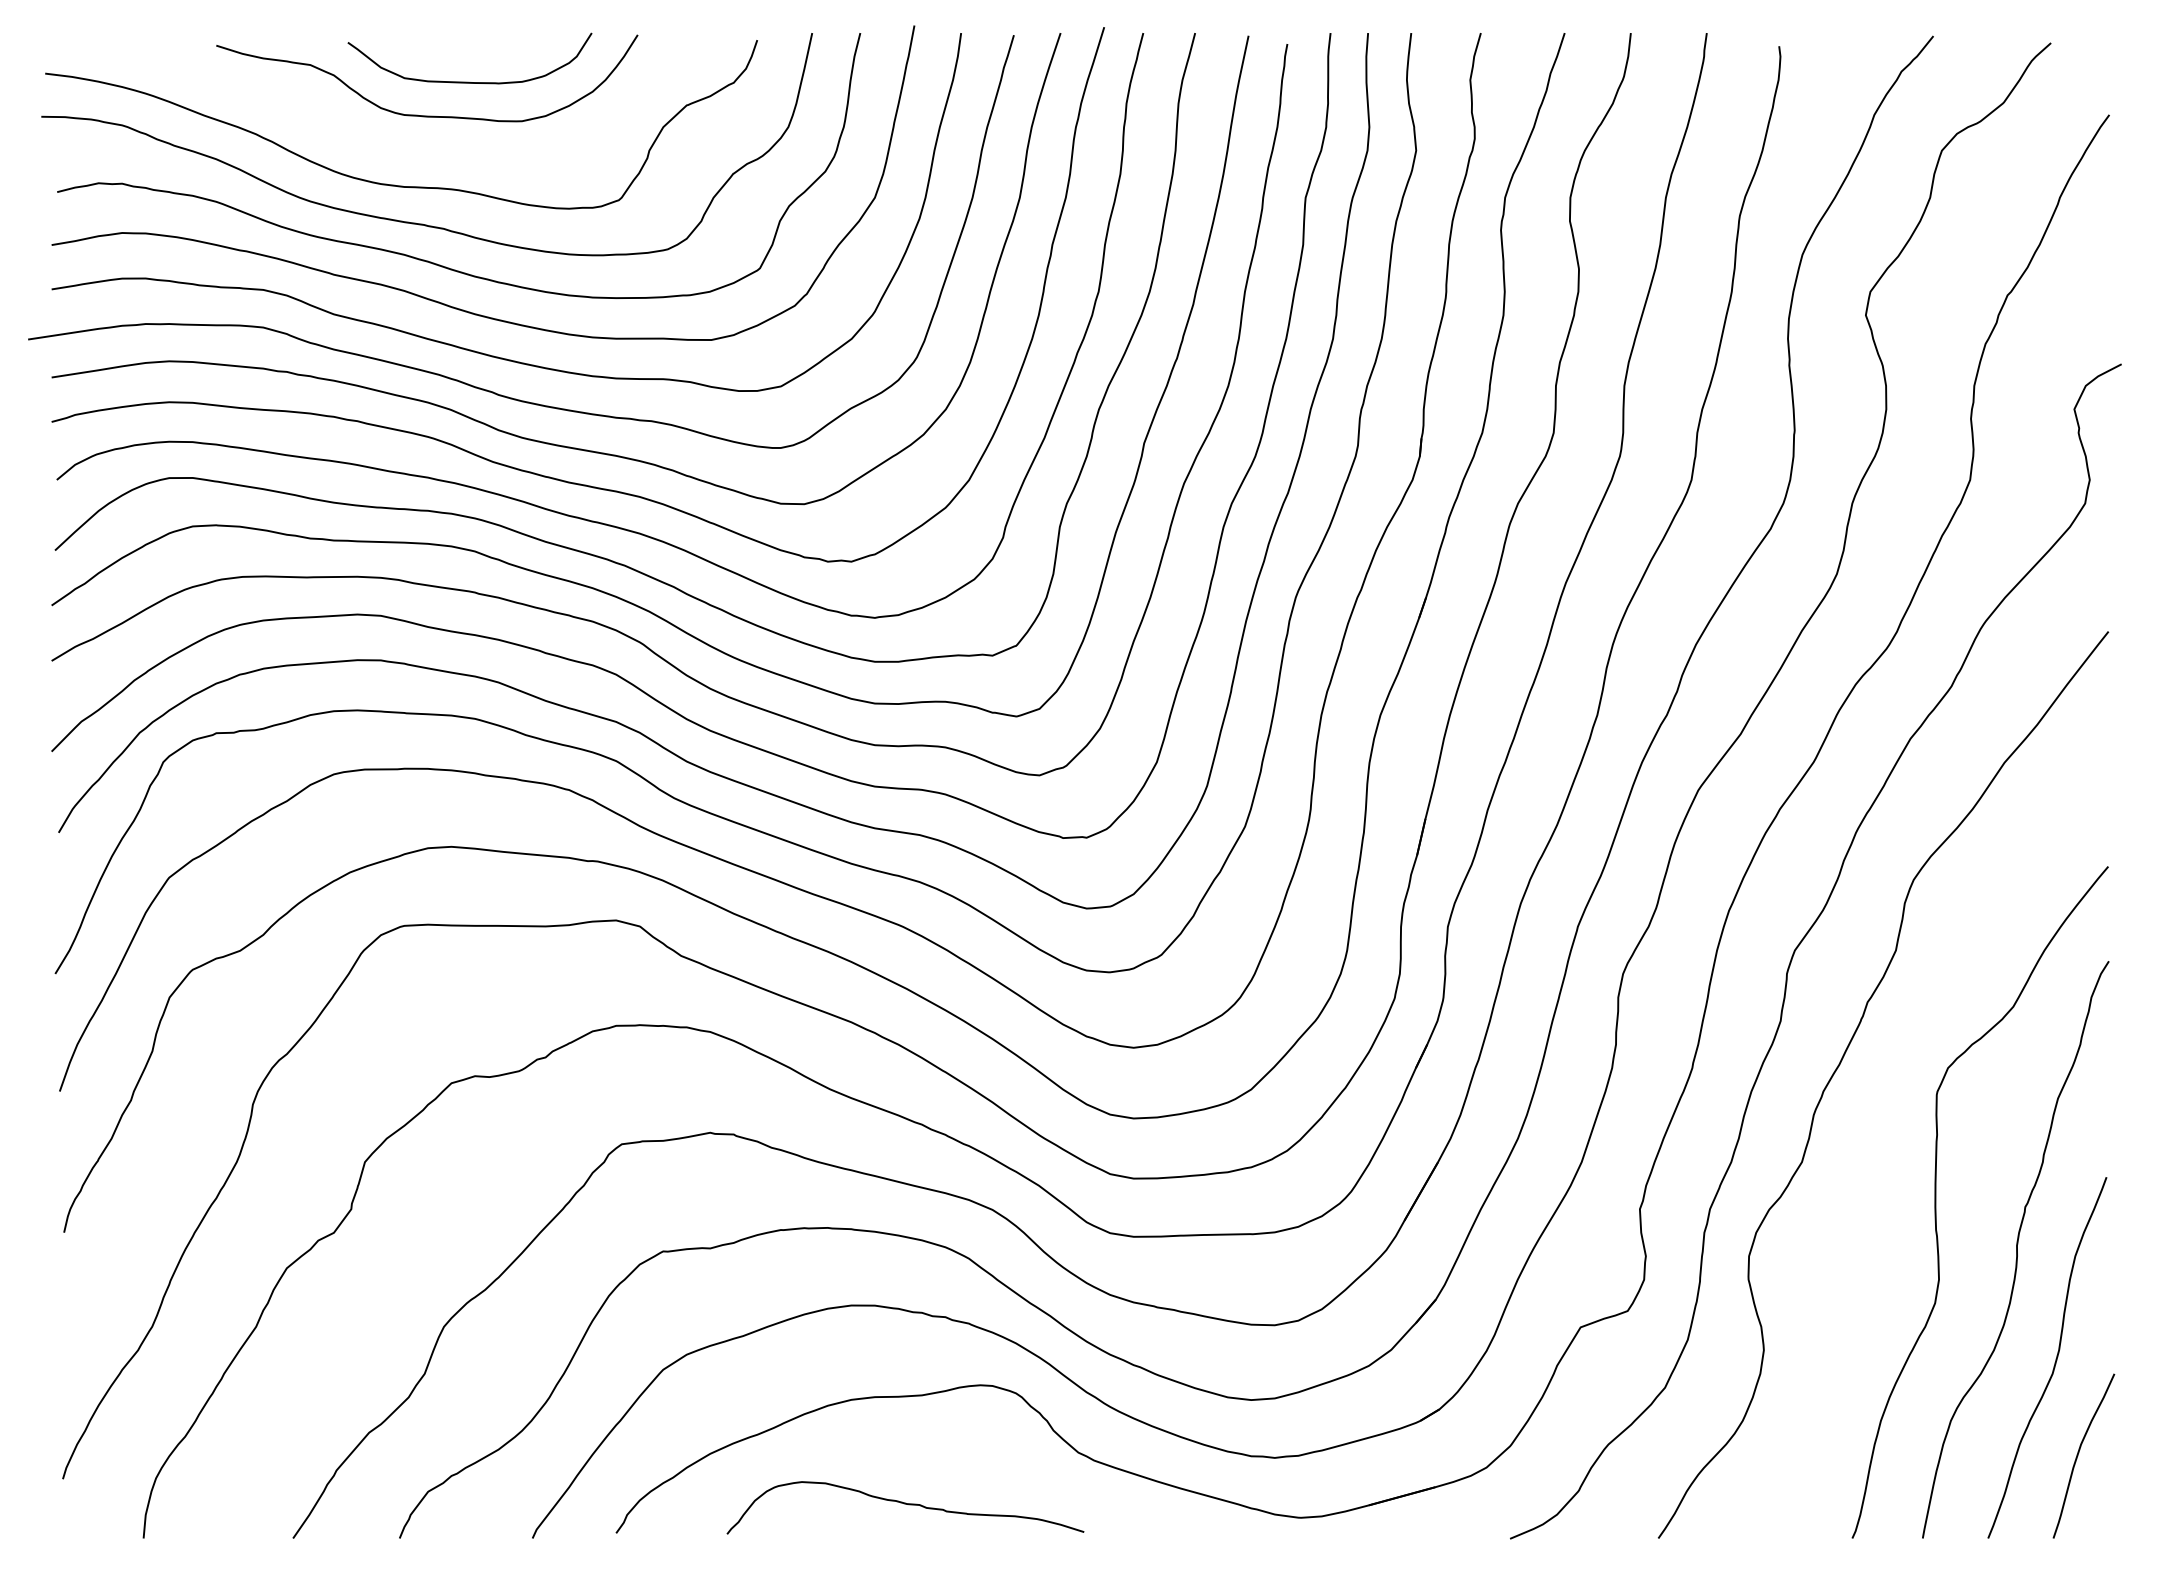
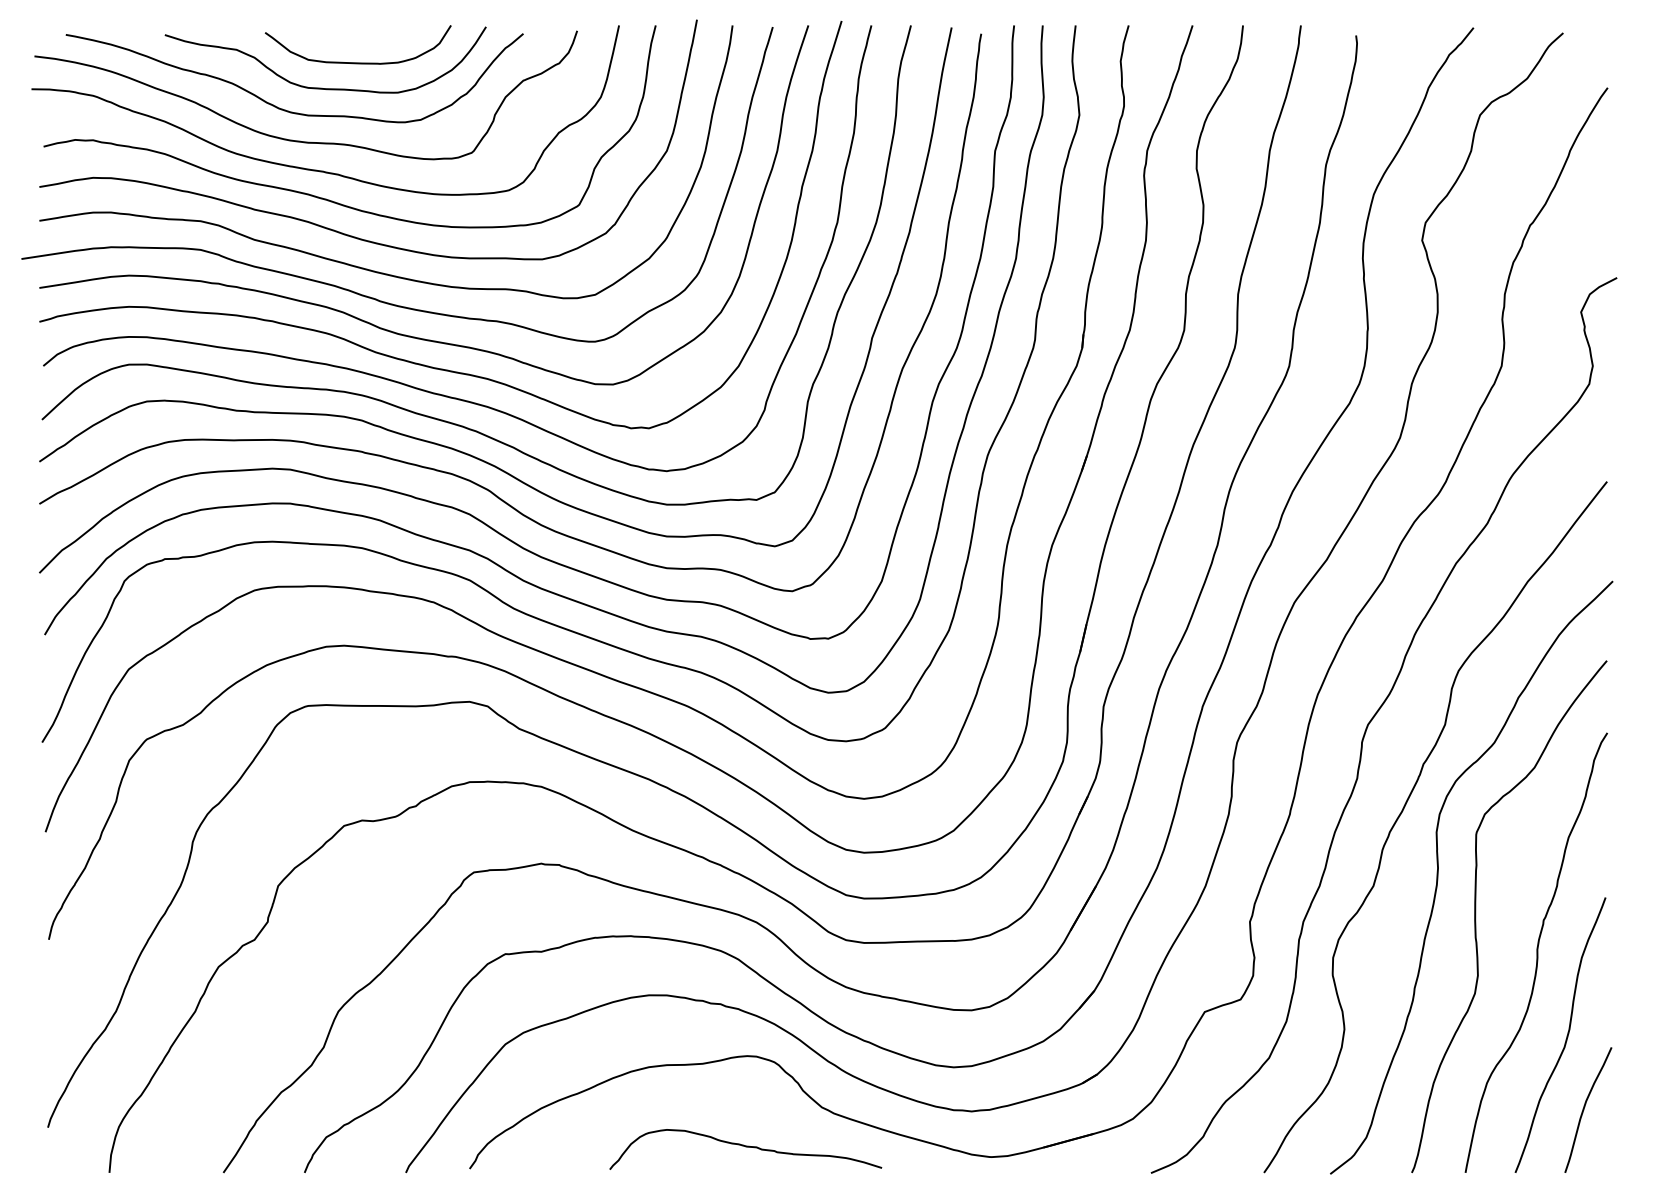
curve: (371, 142) -> (283, 108), added
curve: (1887, 1145) -> (1438, 873), added
curve: (905, 1504) -> (745, 1146), moved

